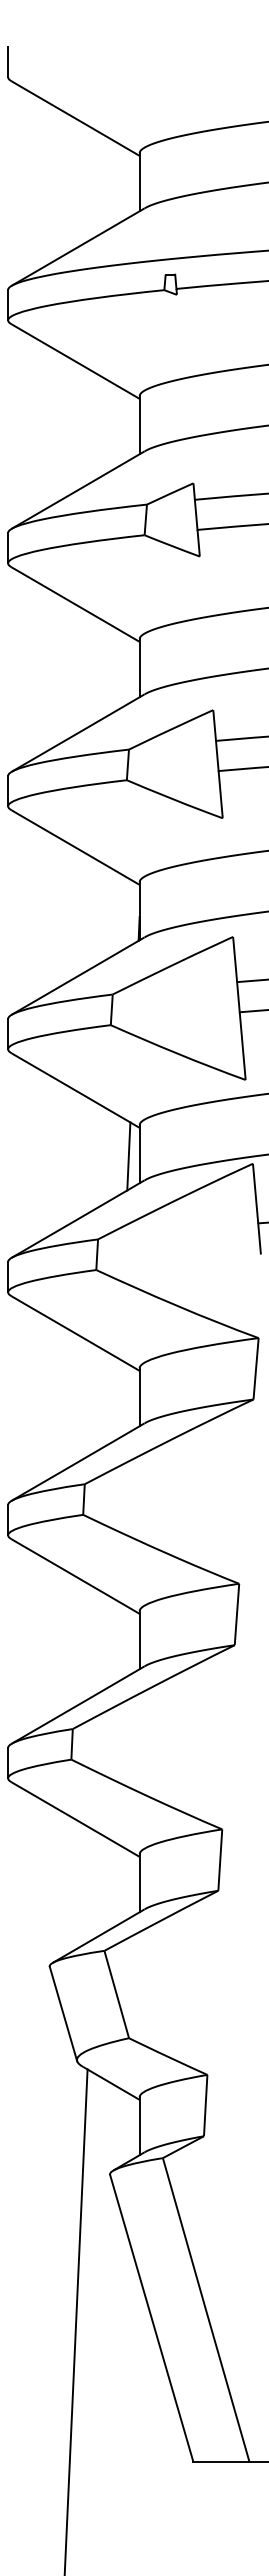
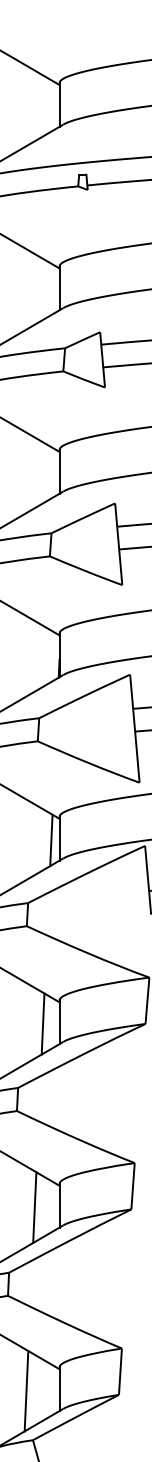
line: (117, 1399) -> (42, 1023), added
line: (106, 1642) -> (34, 1207), added
line: (95, 1885) -> (26, 1390), added

